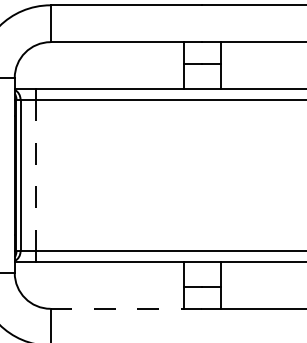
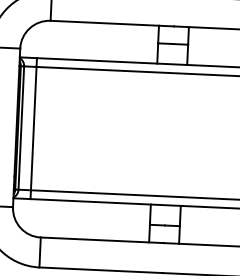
line: (35, 175) -> (33, 128), dashed -> solid
line: (126, 308) -> (102, 240), dashed -> solid

